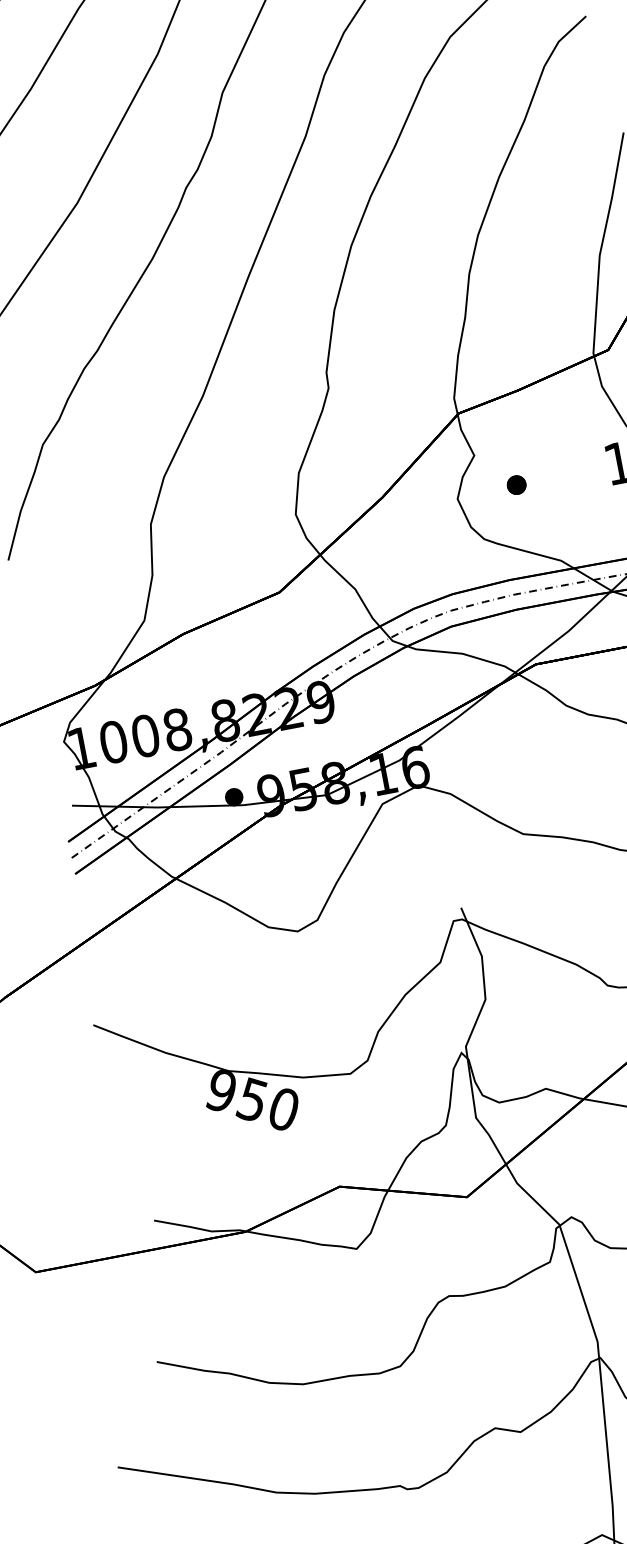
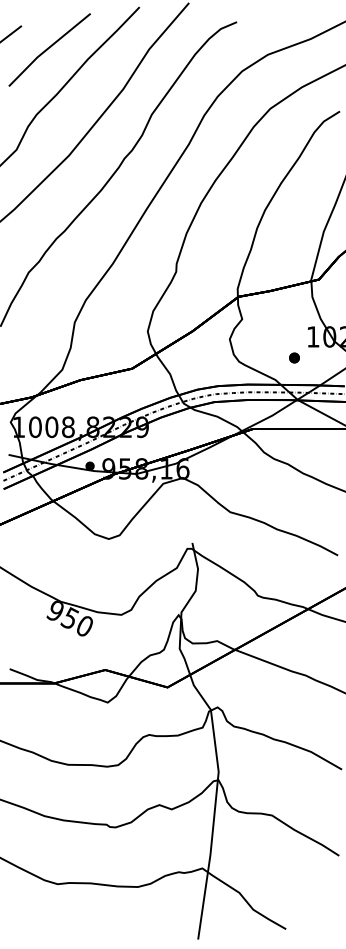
part: (516, 484) -> (294, 357), moved

